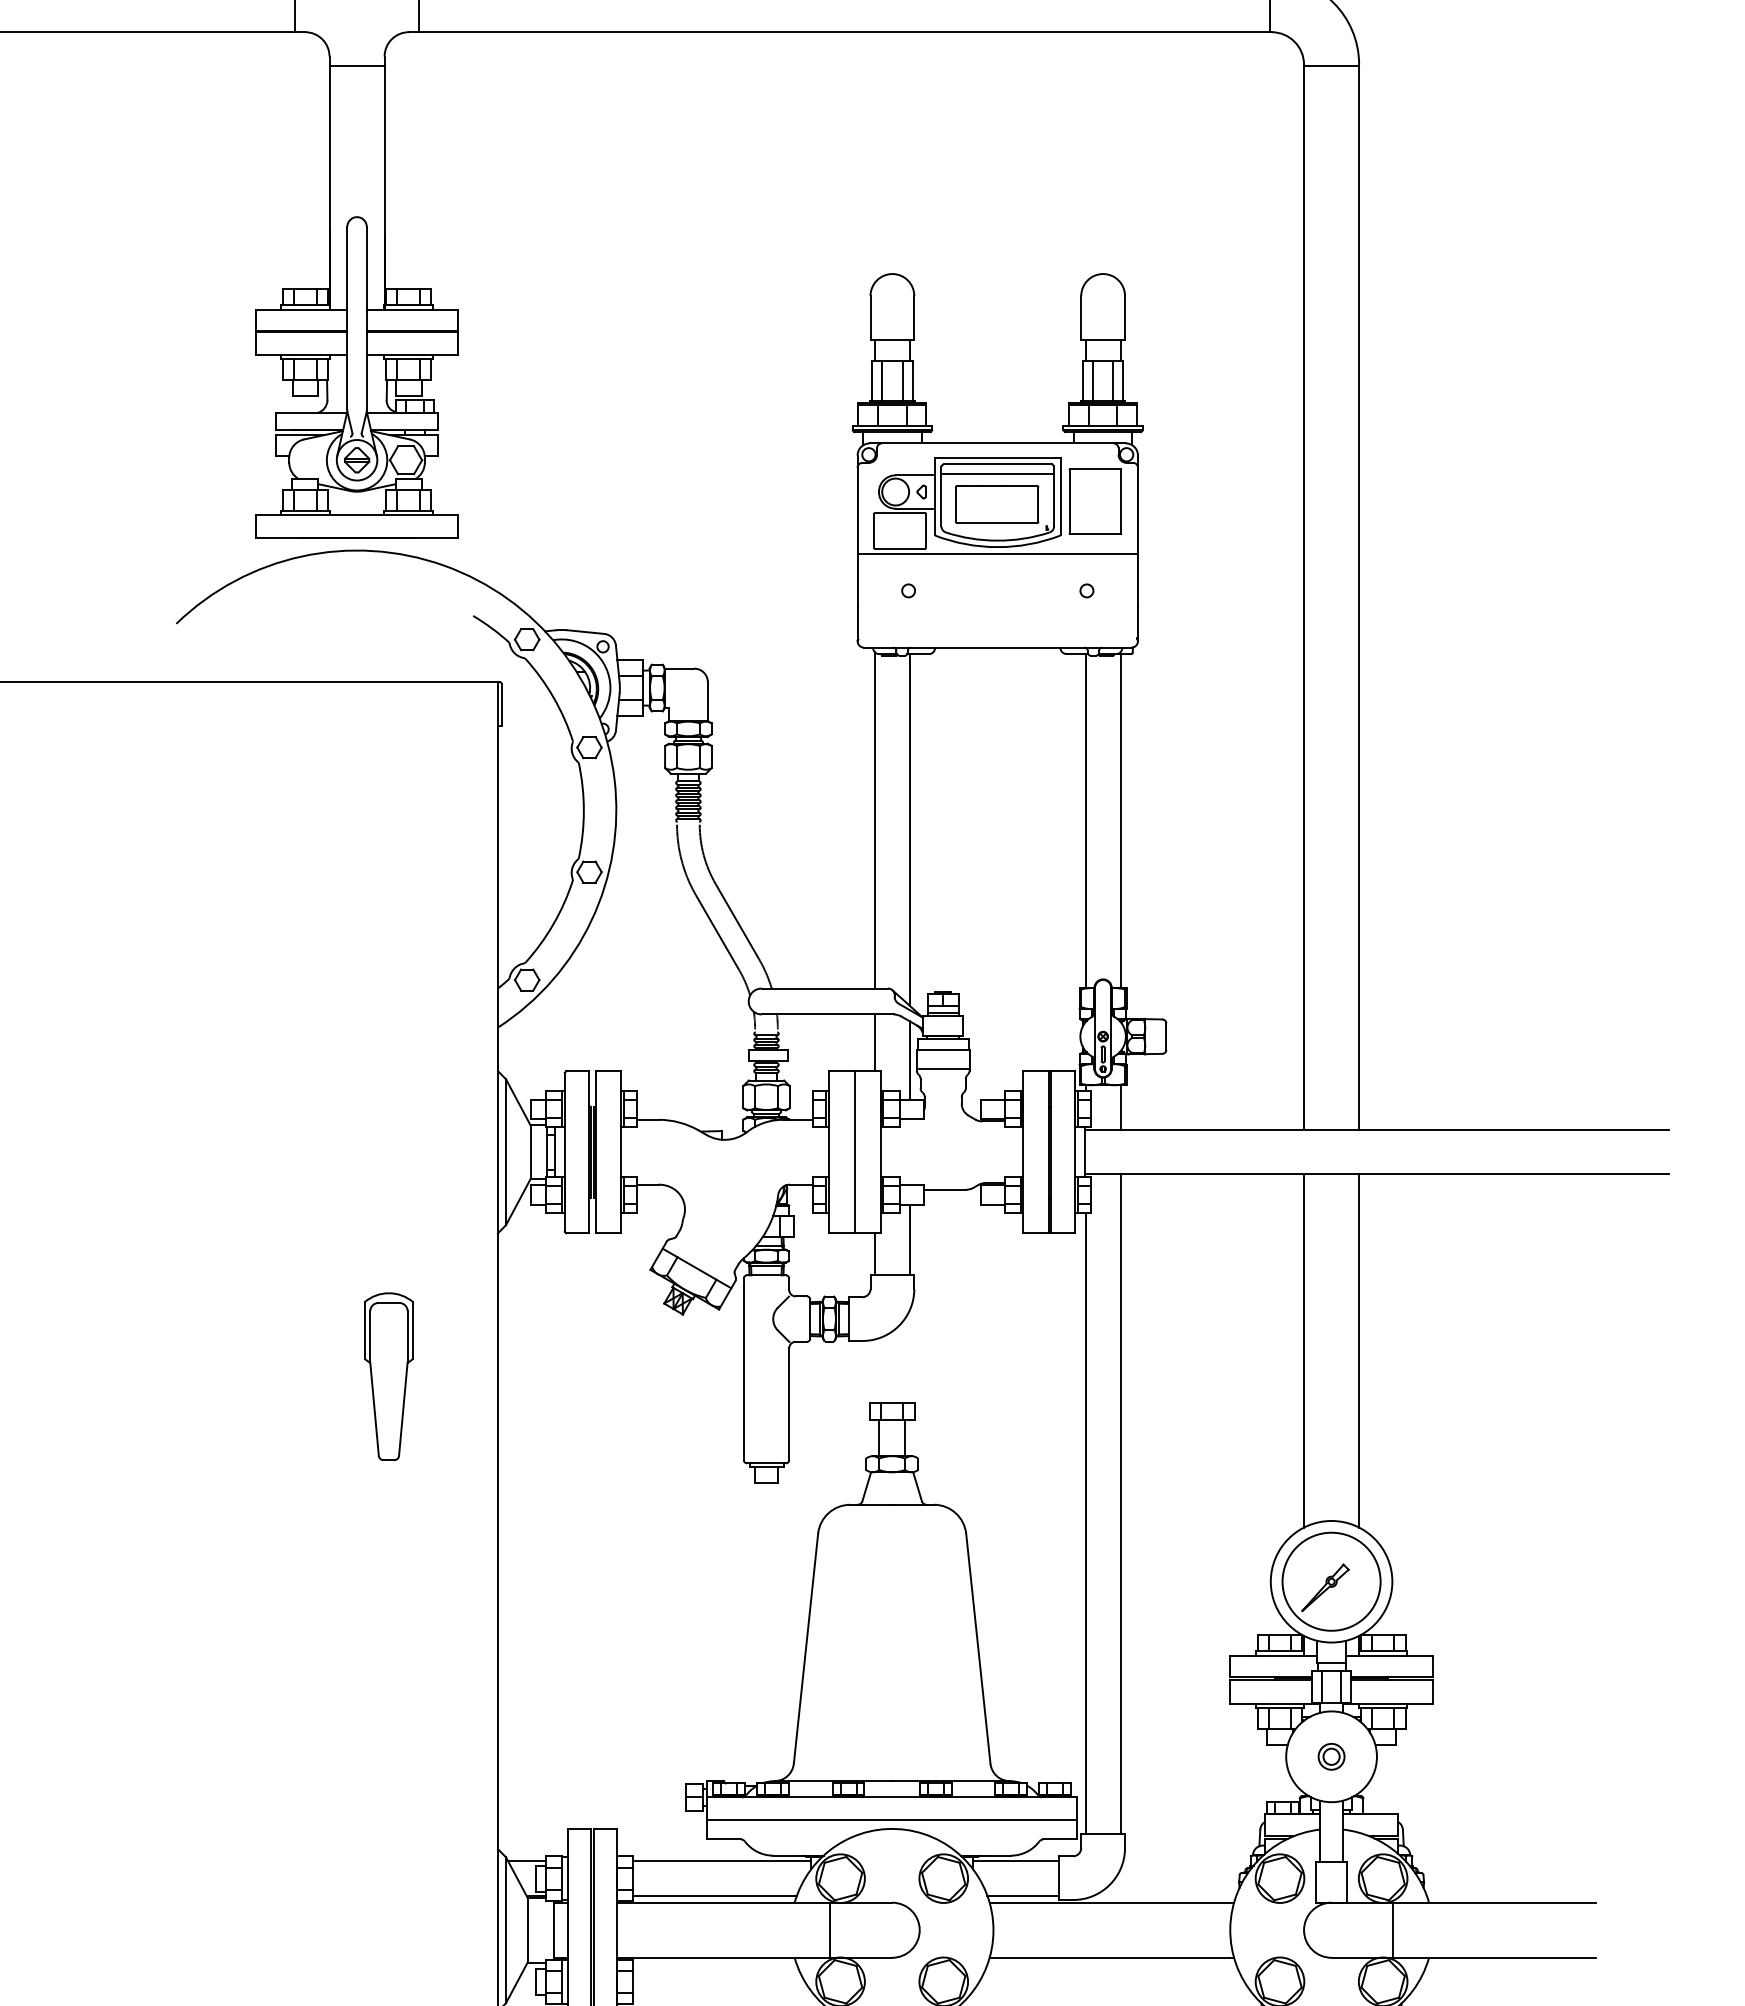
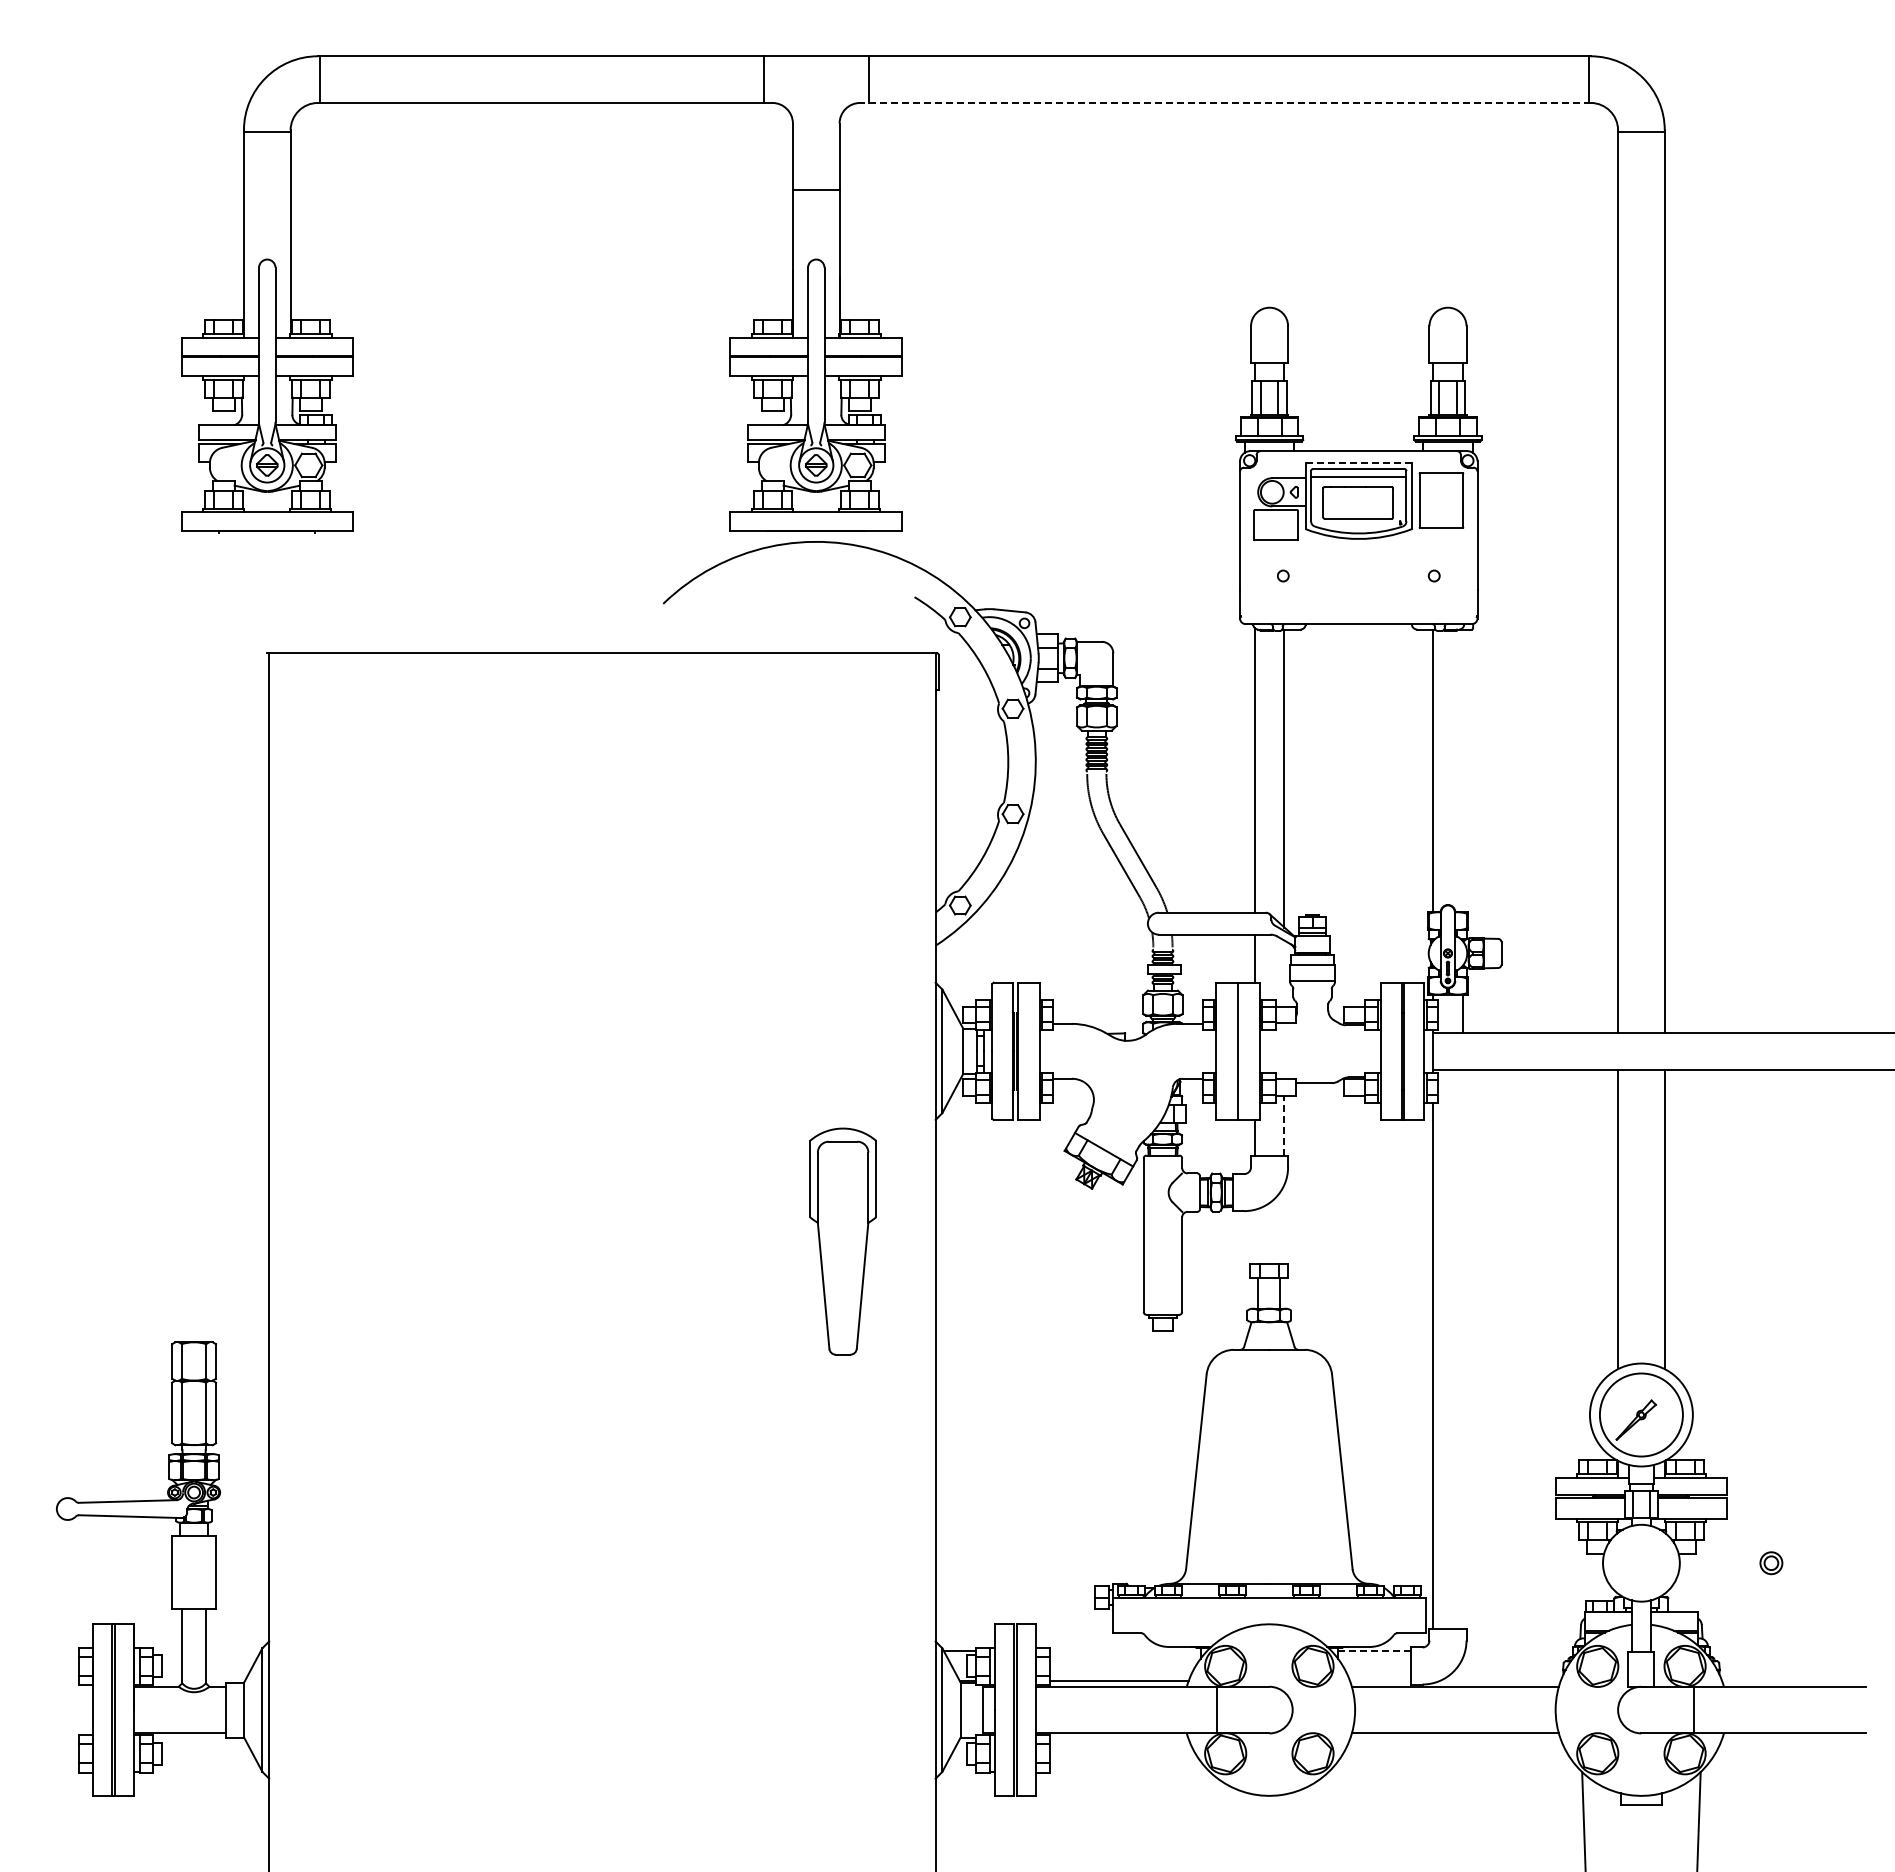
line: (839, 31) -> (1224, 102), solid -> dashed
line: (356, 65) -> (815, 189), moved
line: (998, 458) -> (1359, 463), solid -> dashed
line: (997, 554) -> (1358, 545), removed
line: (1120, 820) -> (1462, 770), removed
line: (910, 1060) -> (1284, 973), removed
line: (910, 1239) -> (1284, 1125), solid -> dashed
part: (389, 1375) -> (843, 1240), size x1.6
line: (1120, 1503) -> (1462, 1348), removed
part: (1331, 1757) -> (1771, 1563), moved
line: (891, 1819) -> (1268, 1616), removed
line: (721, 1861) -> (1124, 1651), removed
line: (1015, 1861) -> (1373, 1651), solid -> dashed
line: (1023, 1895) -> (1380, 1680), removed

